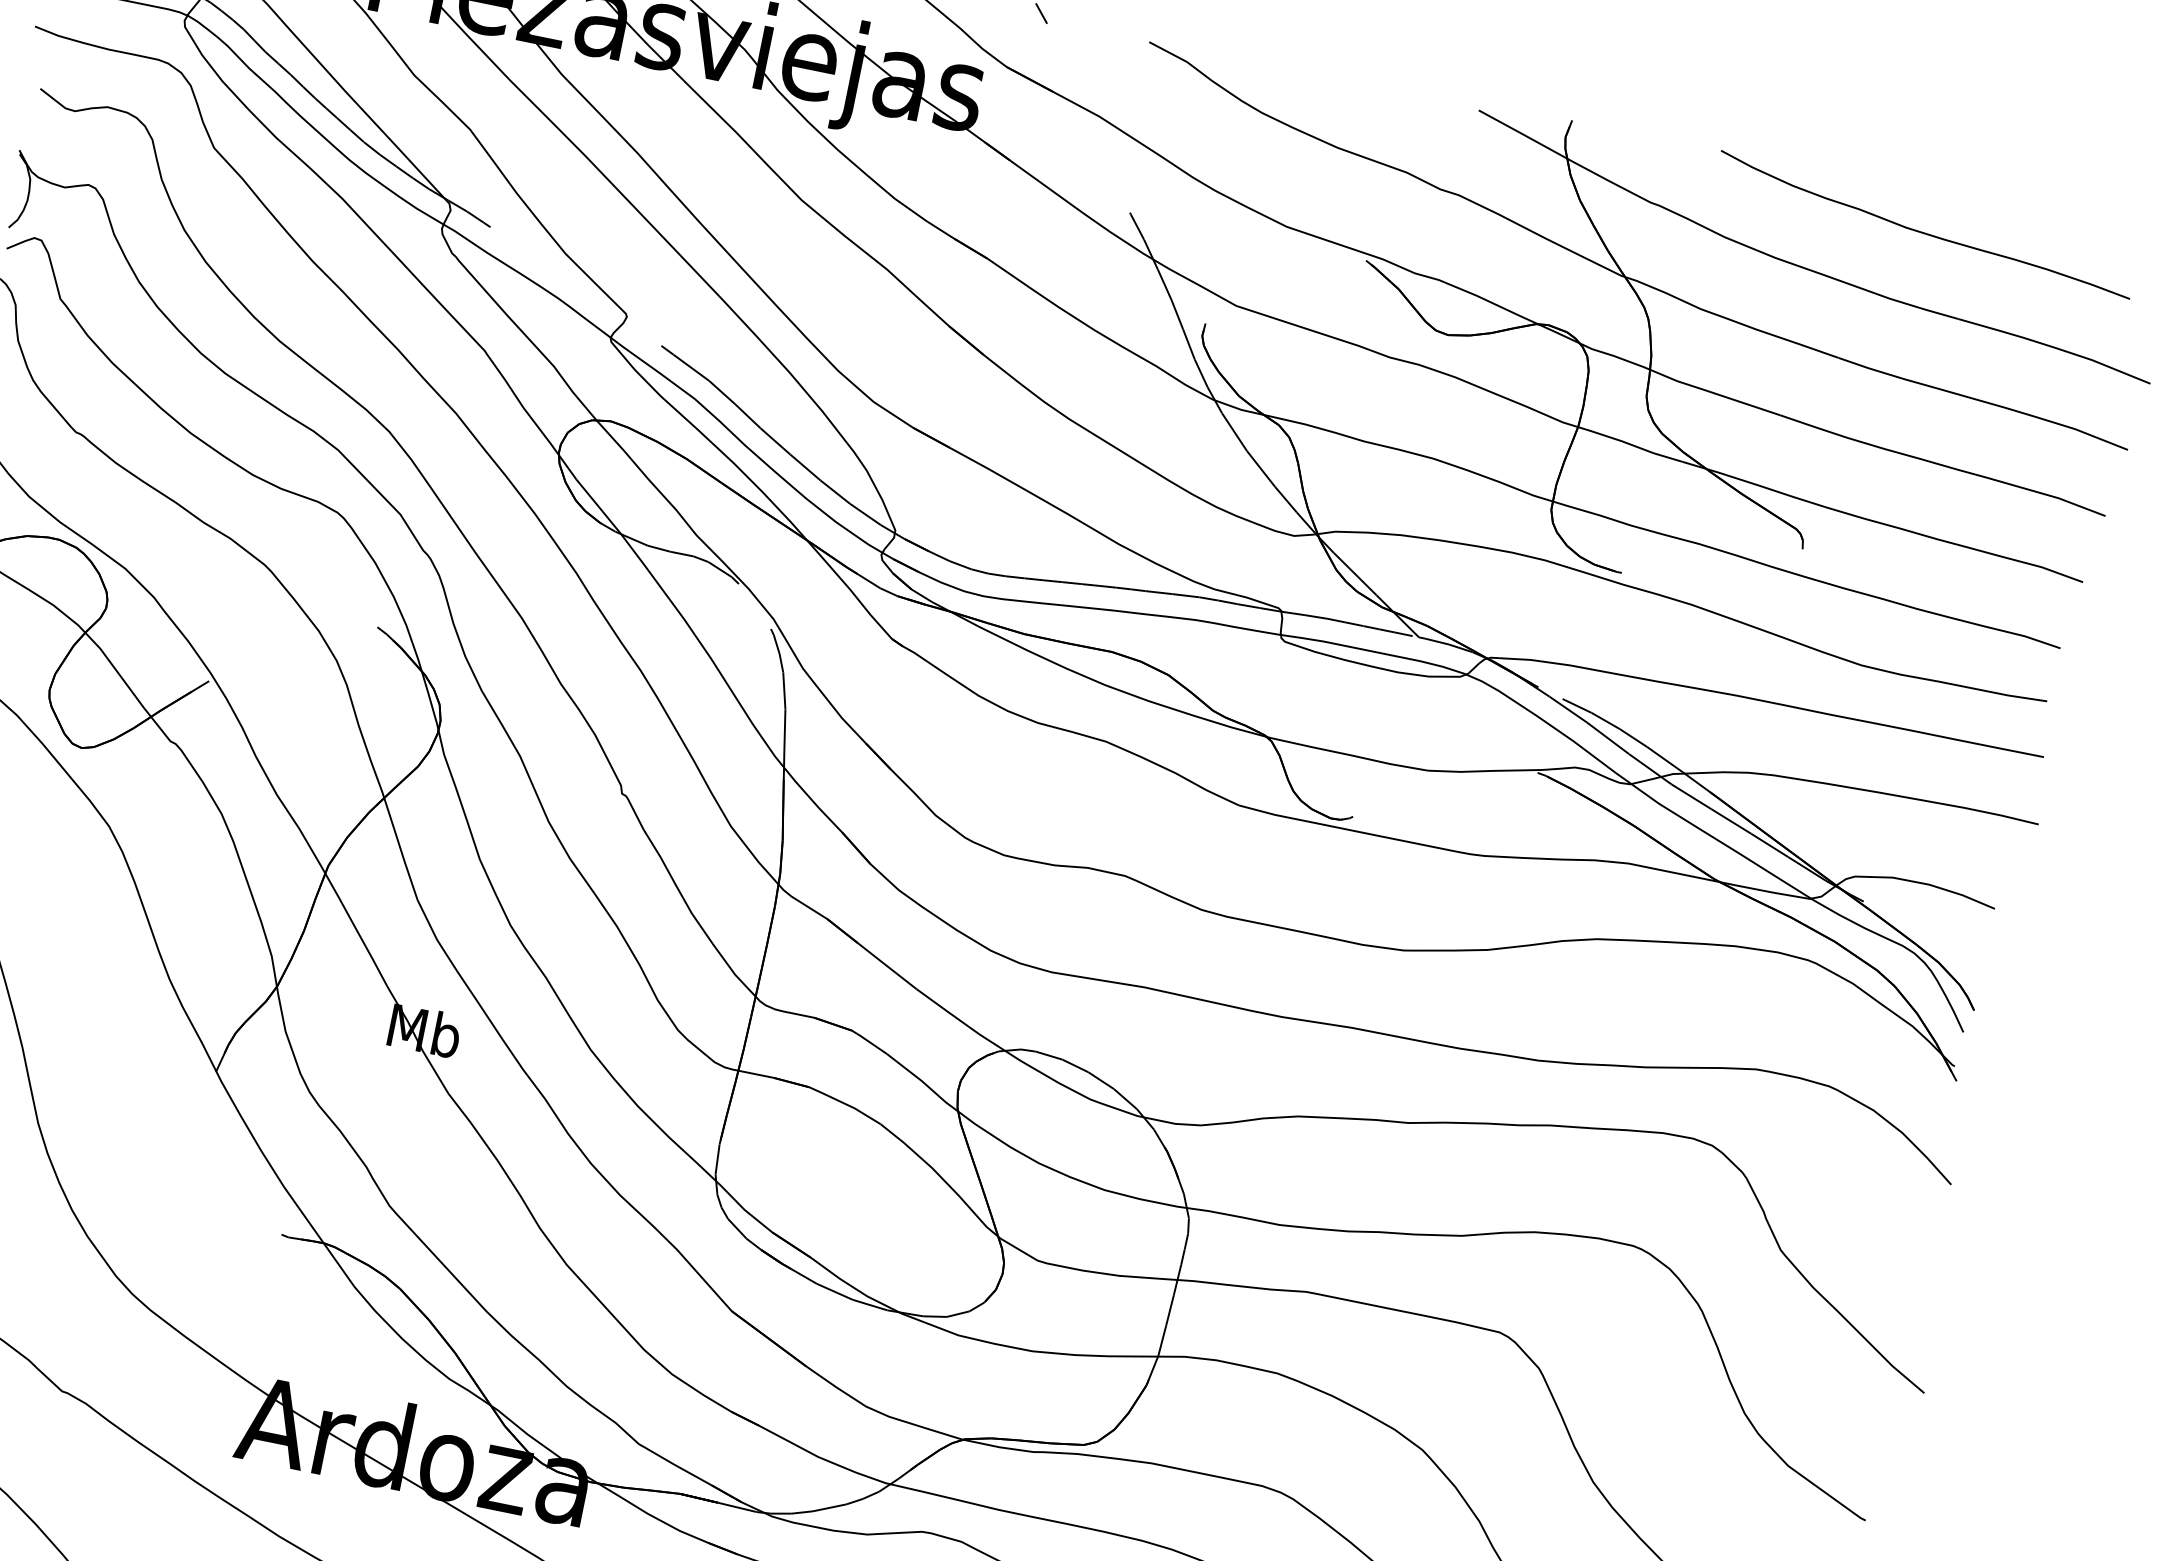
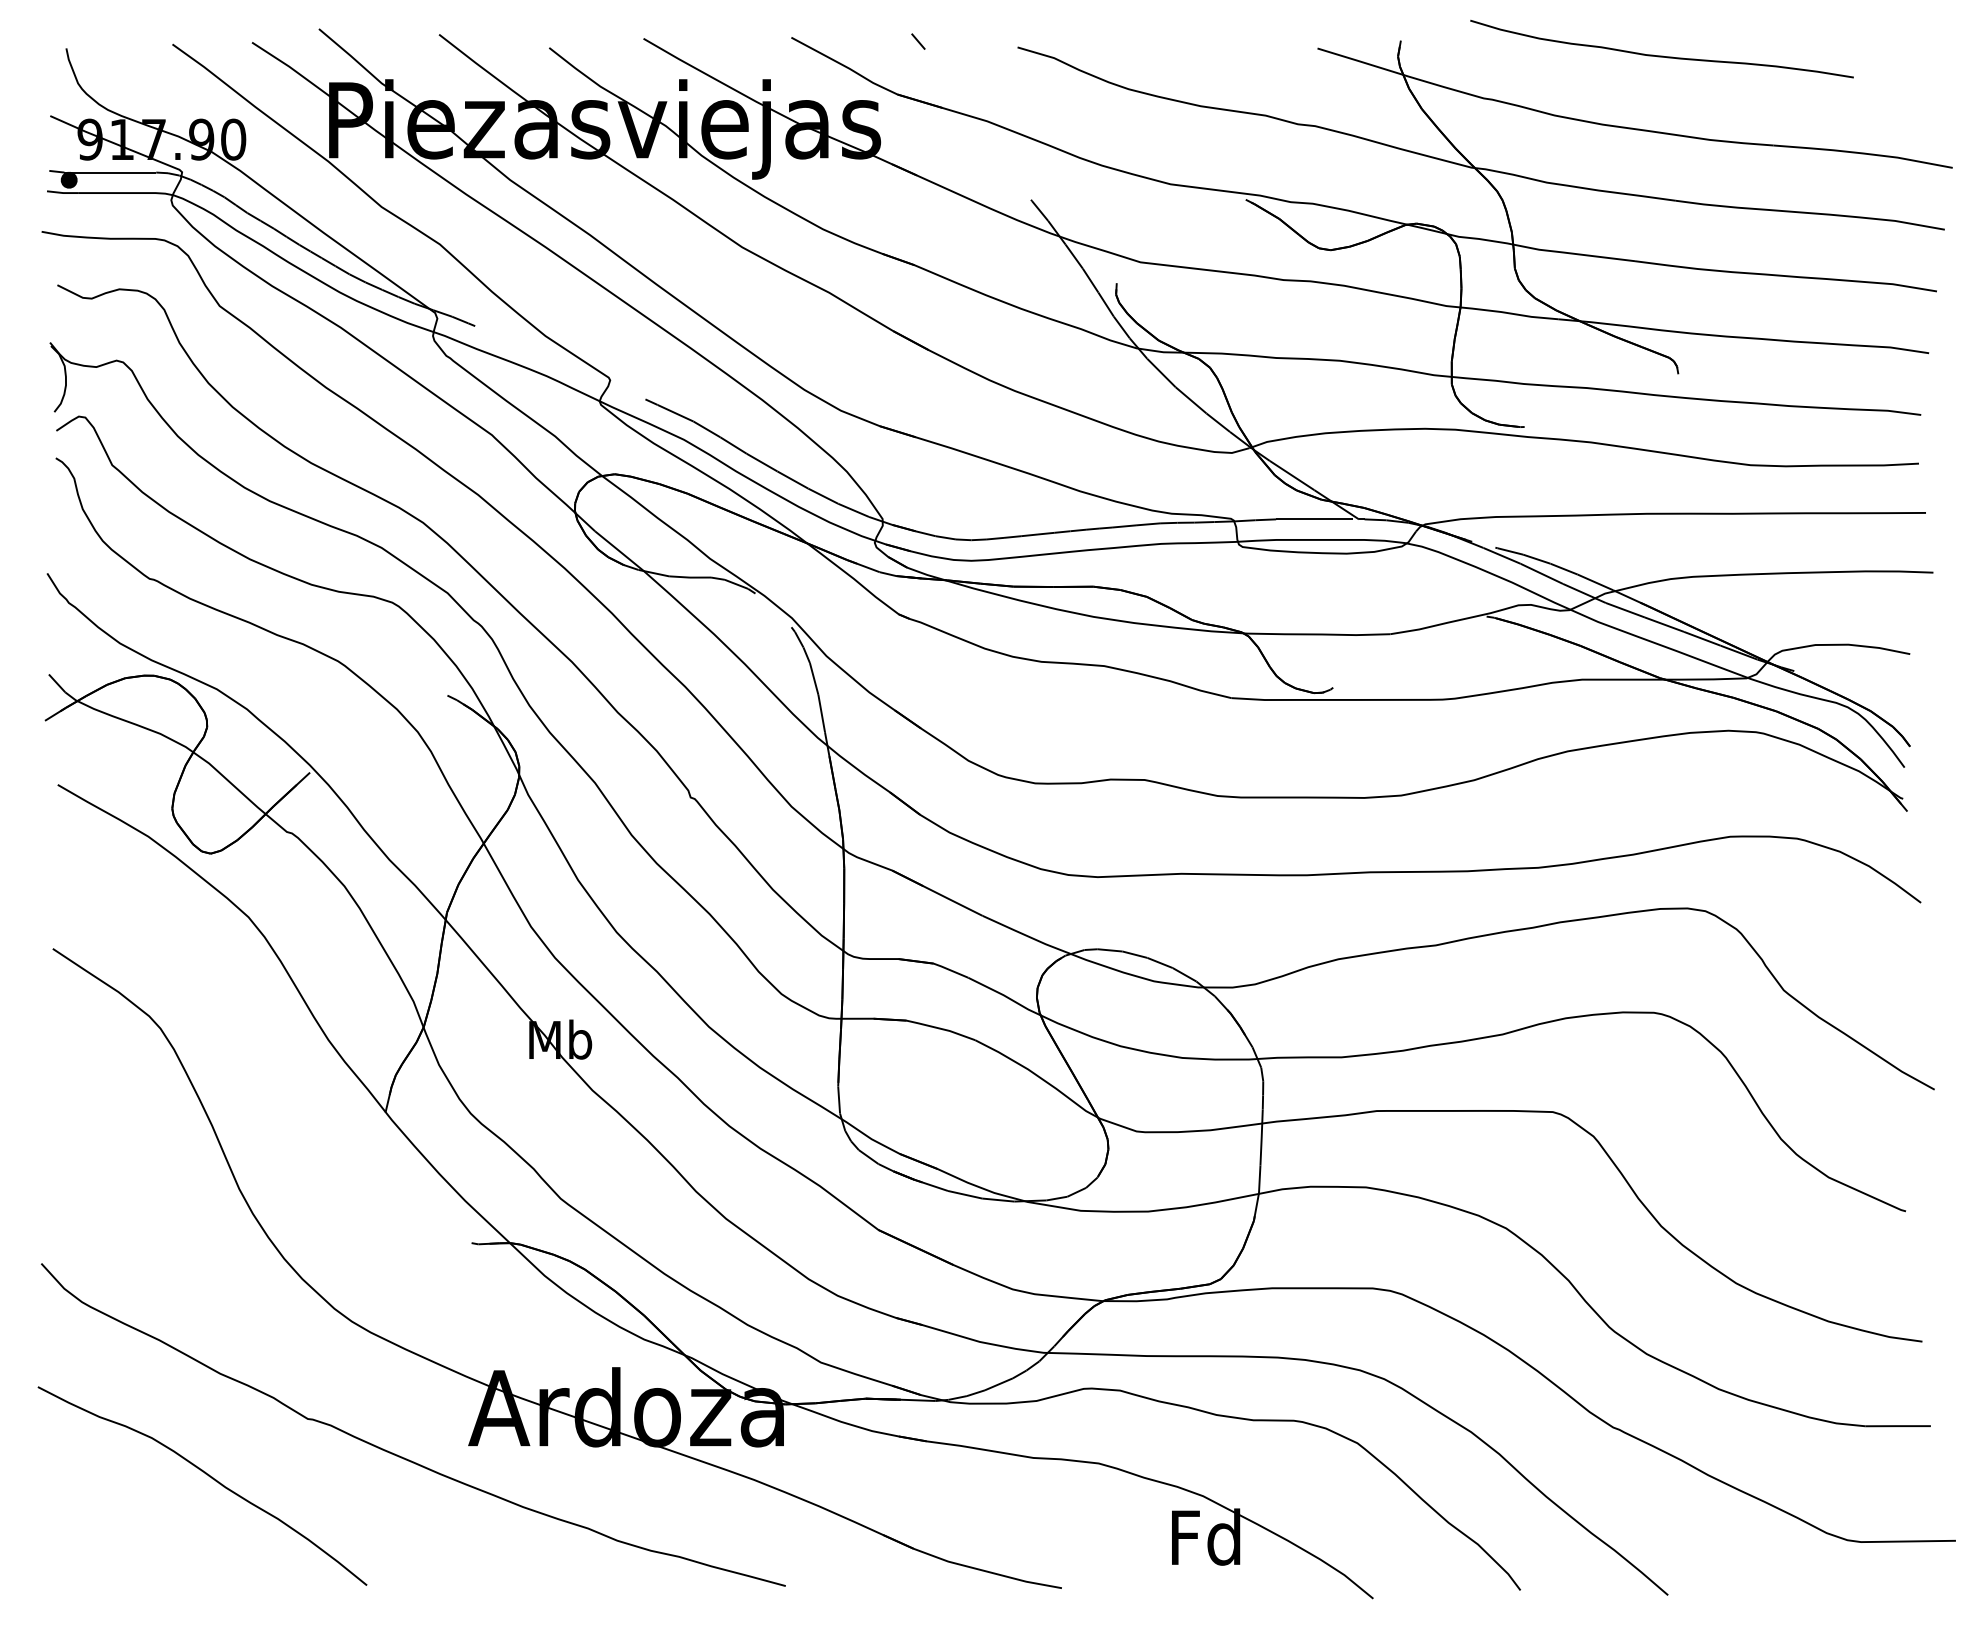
curve: (1923, 231) -> (1661, 55), moved

